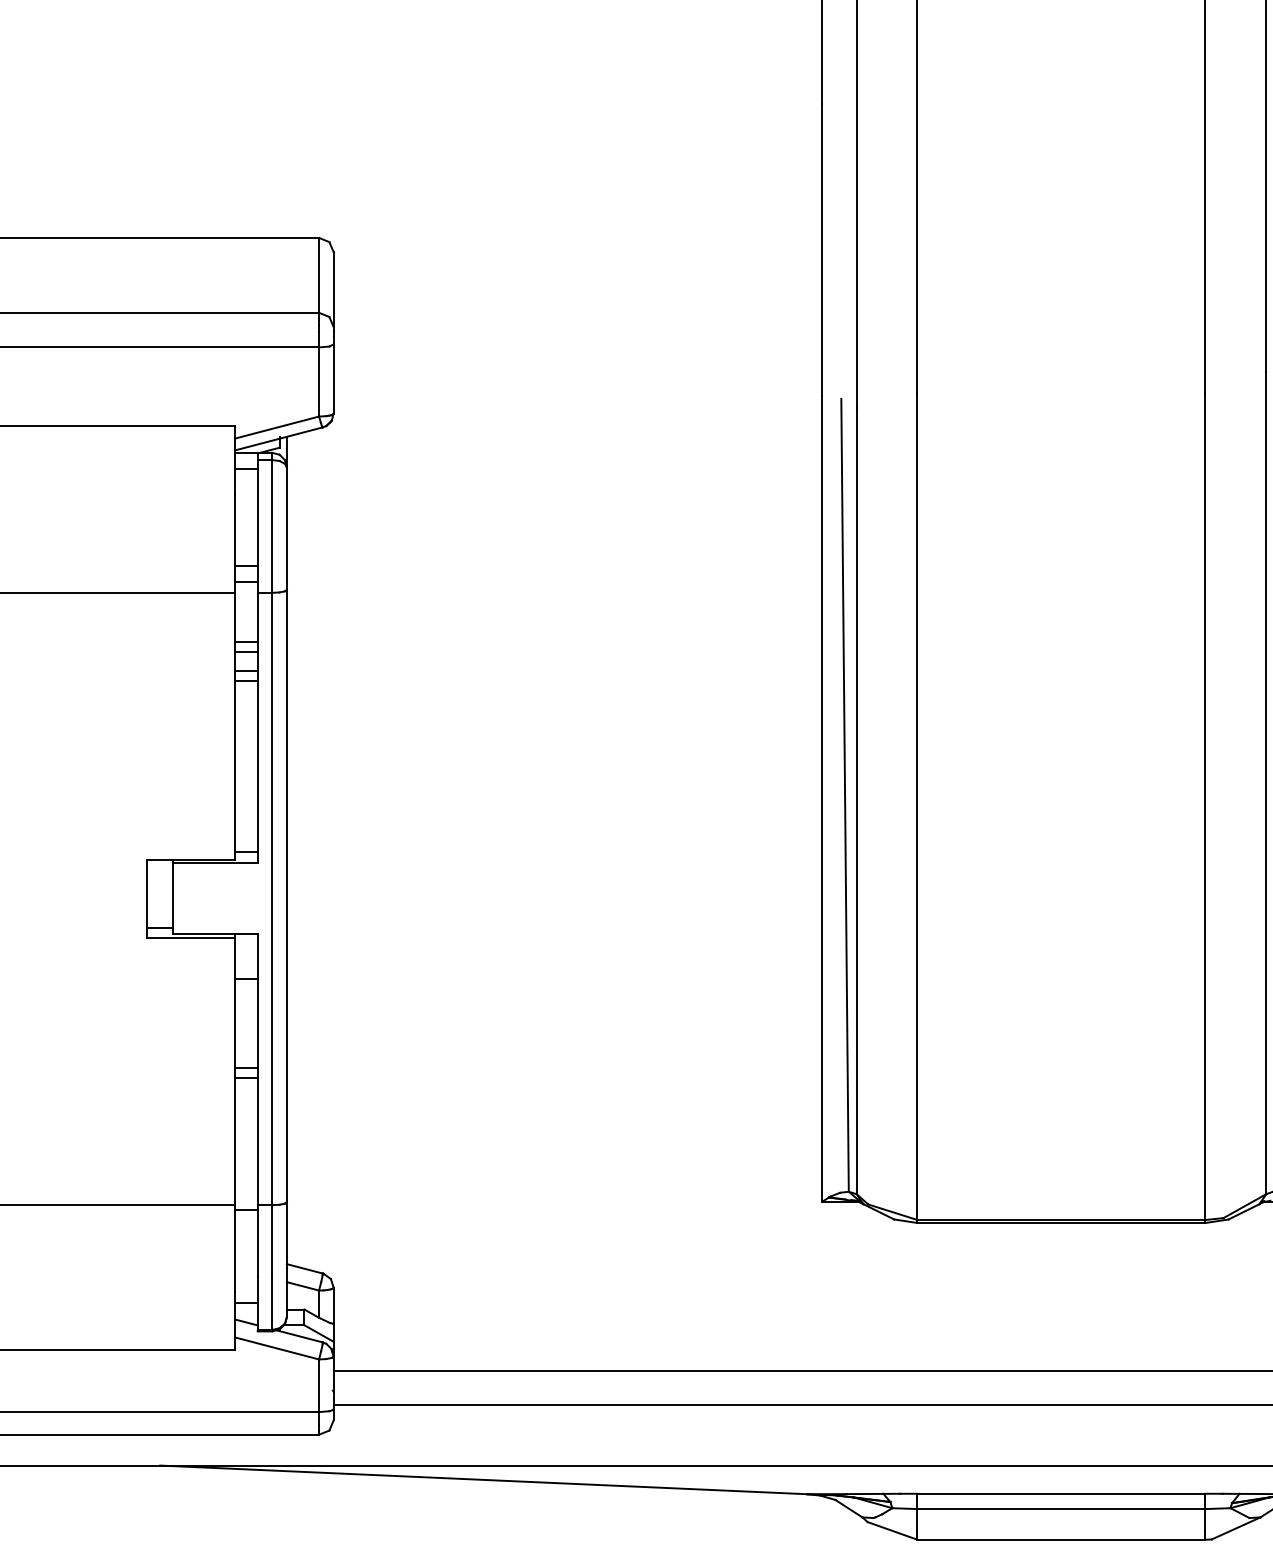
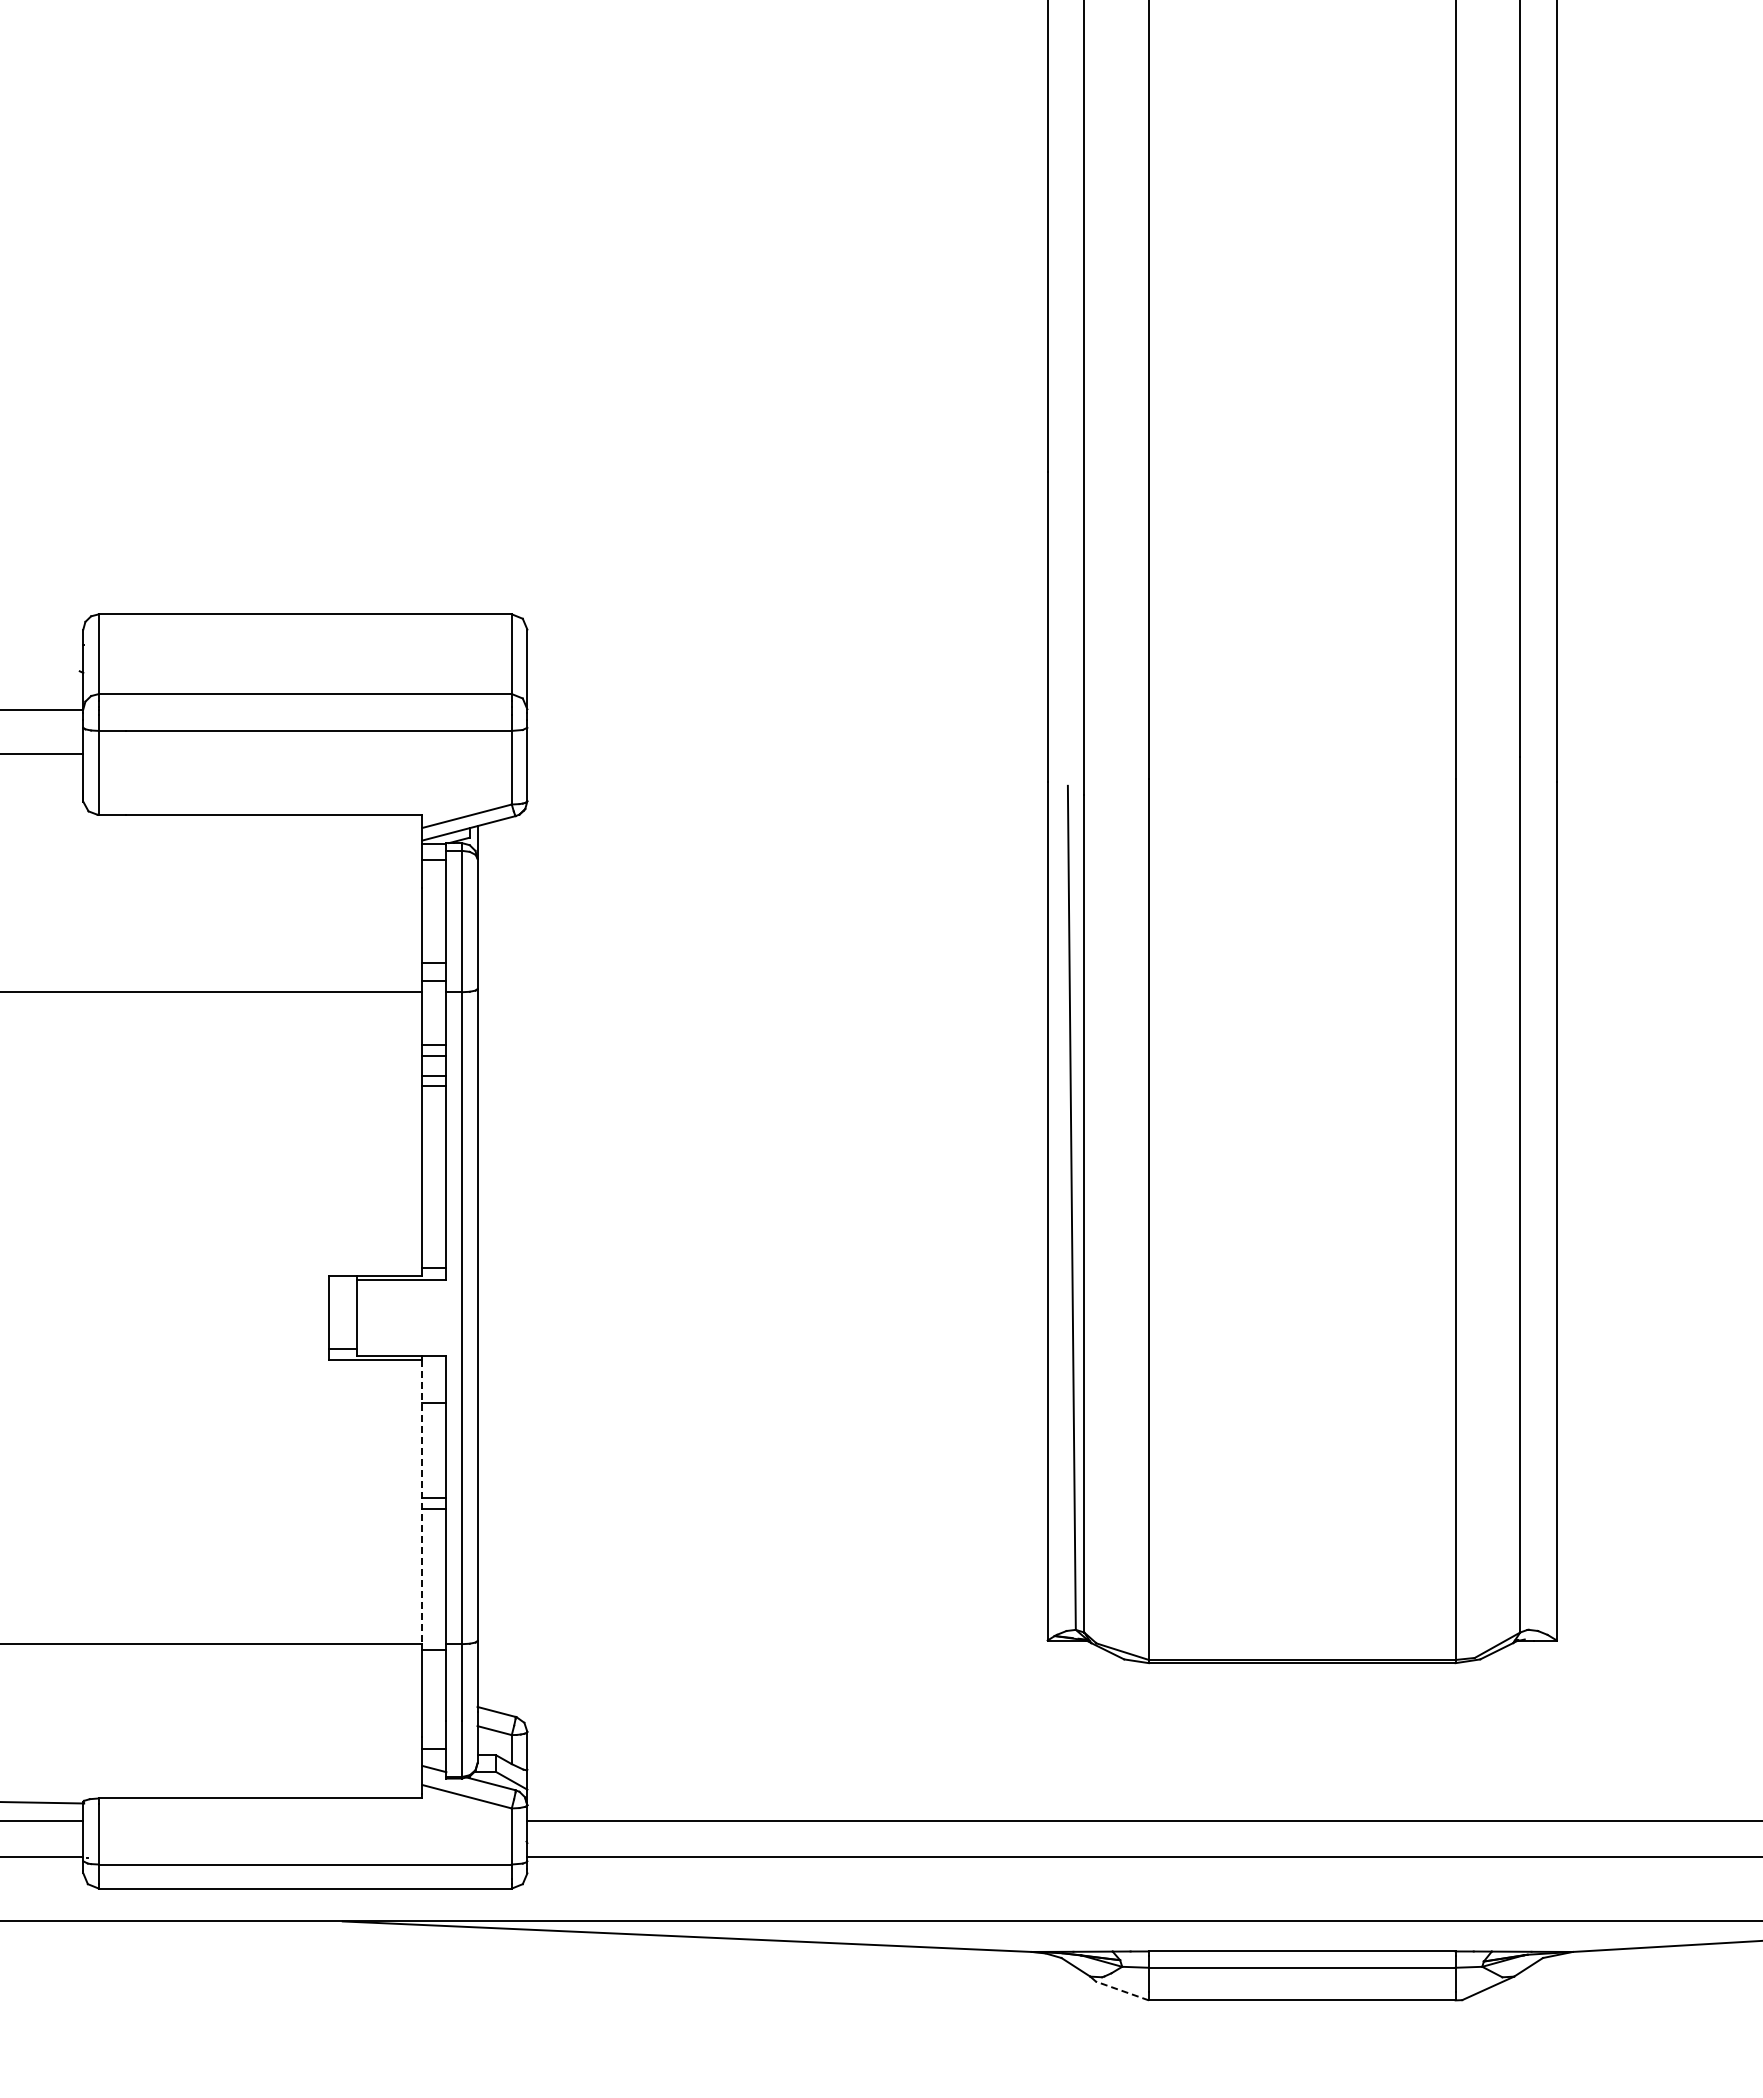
line: (235, 1072) -> (422, 1502), solid -> dashed
line: (891, 1530) -> (1121, 1990), solid -> dashed

